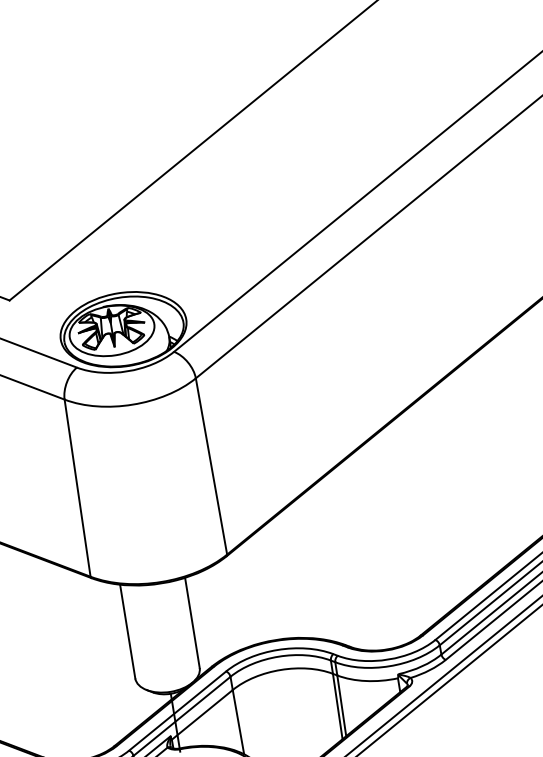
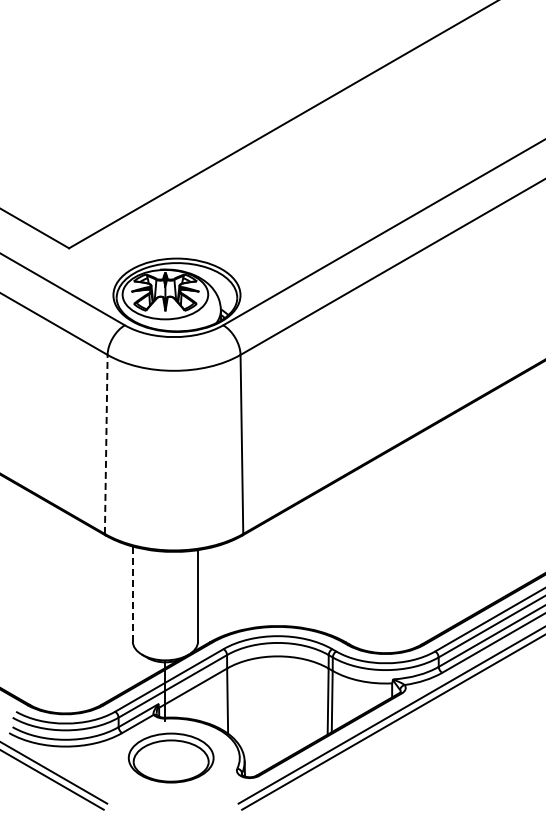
line: (77, 487) -> (106, 443), solid -> dashed
line: (127, 632) -> (132, 594), solid -> dashed

